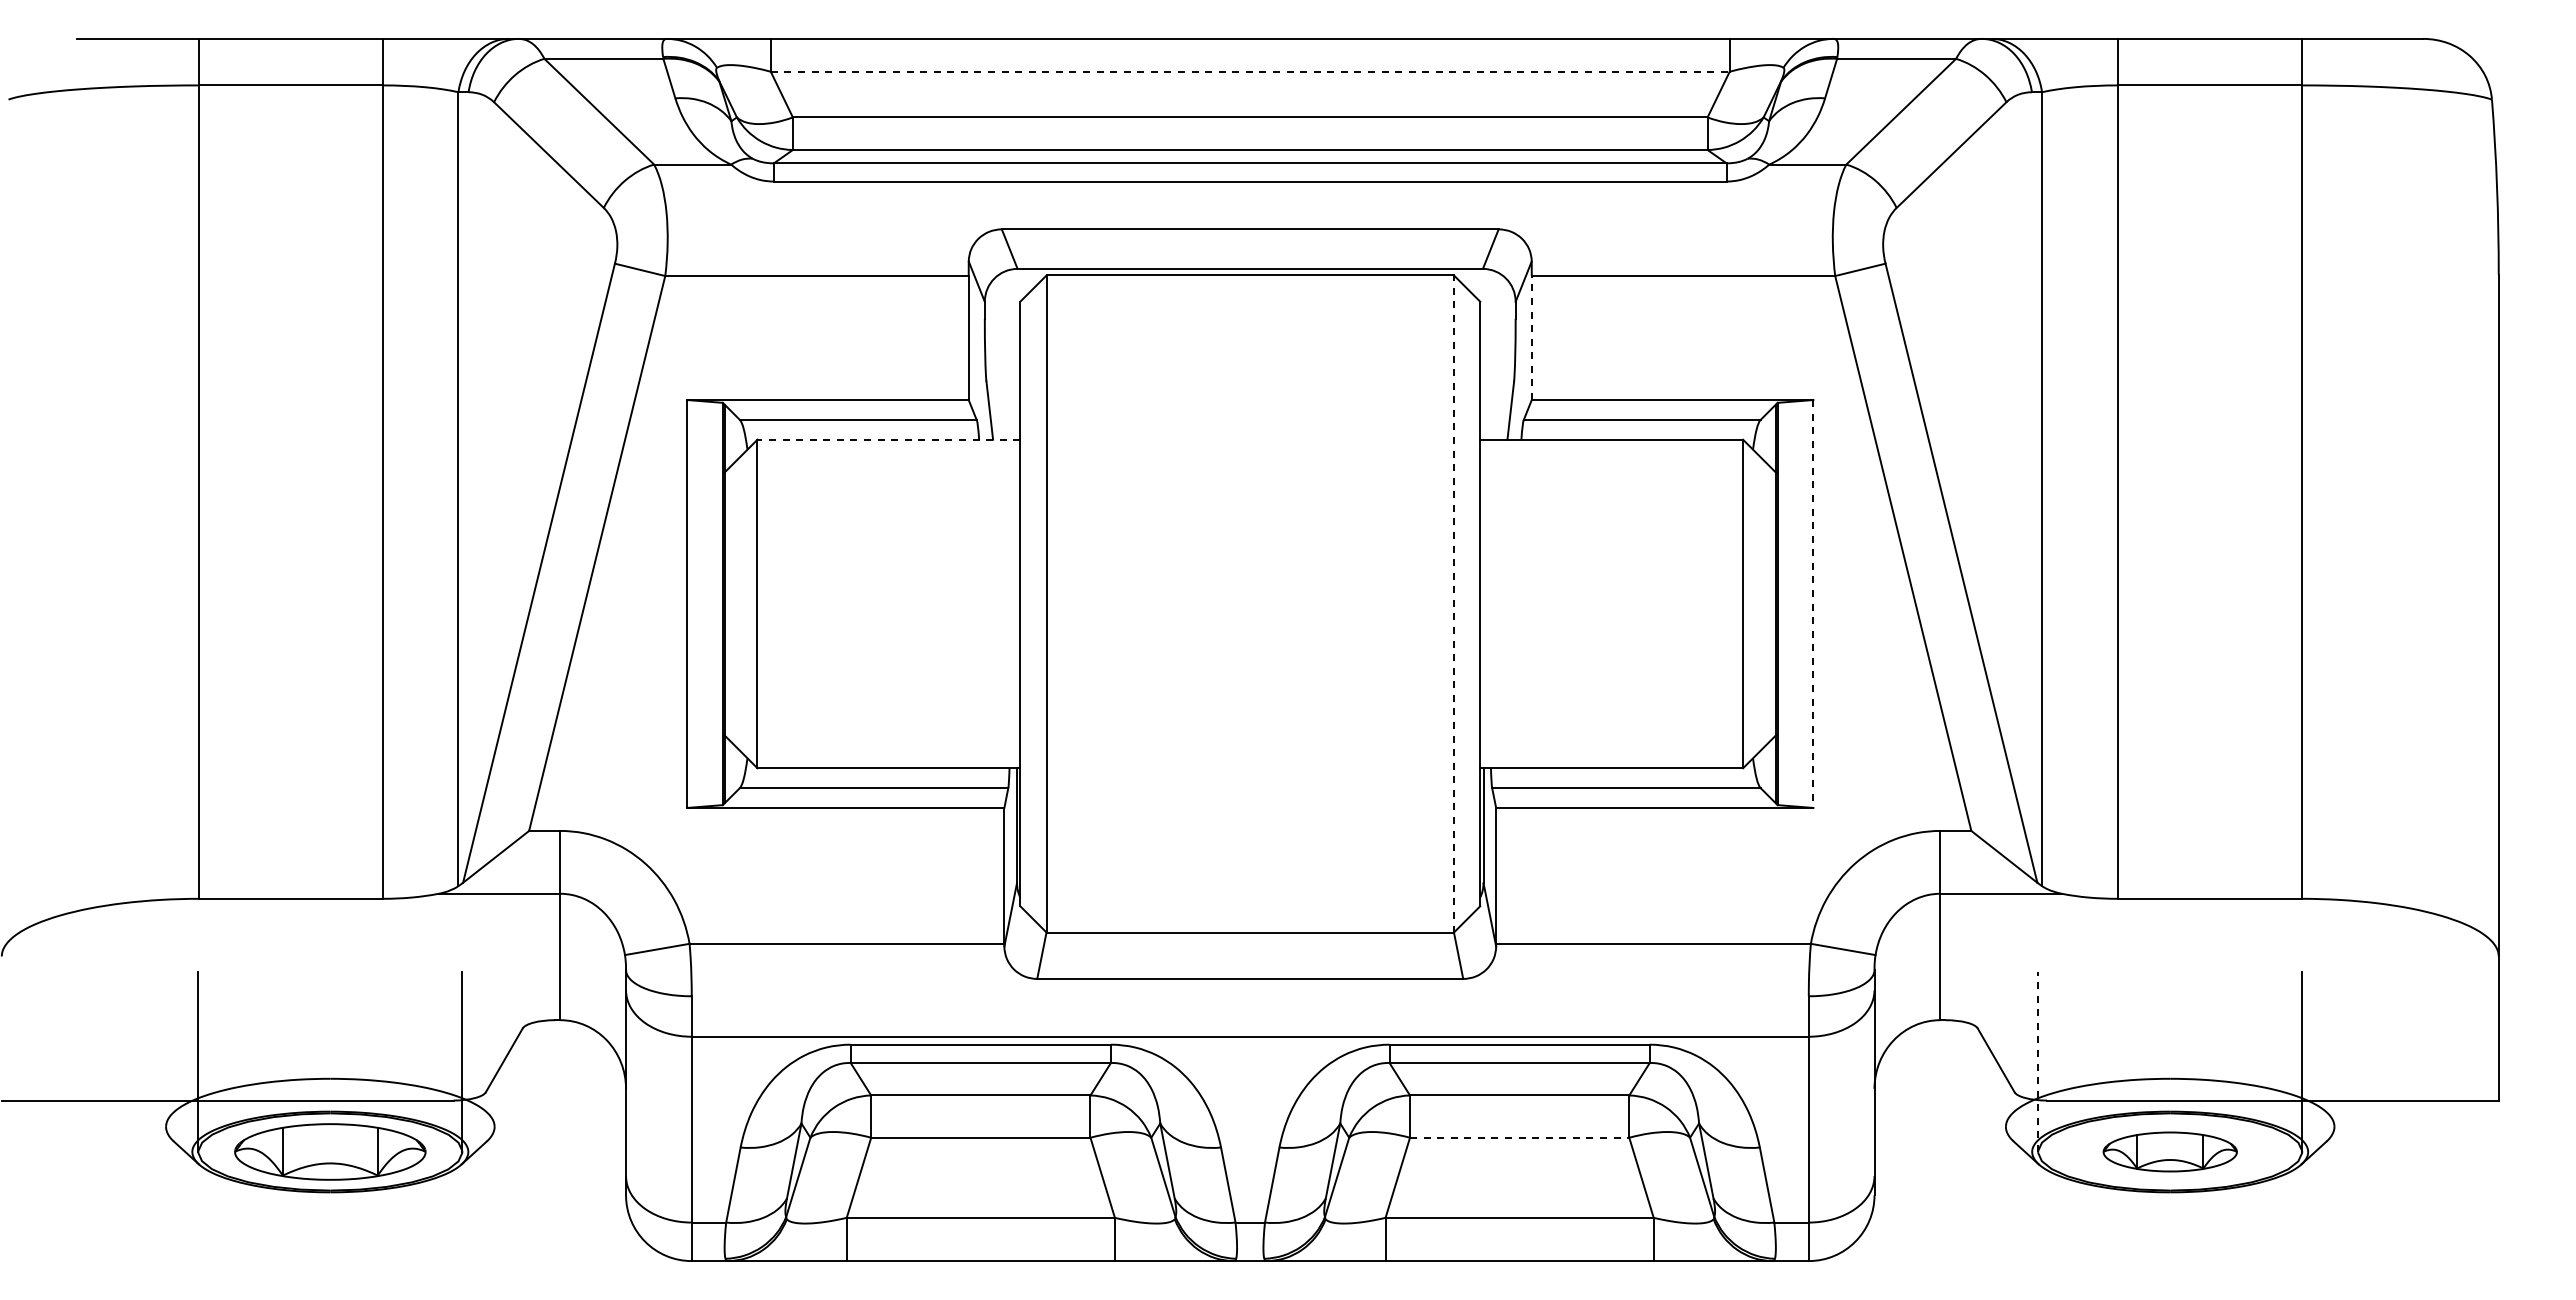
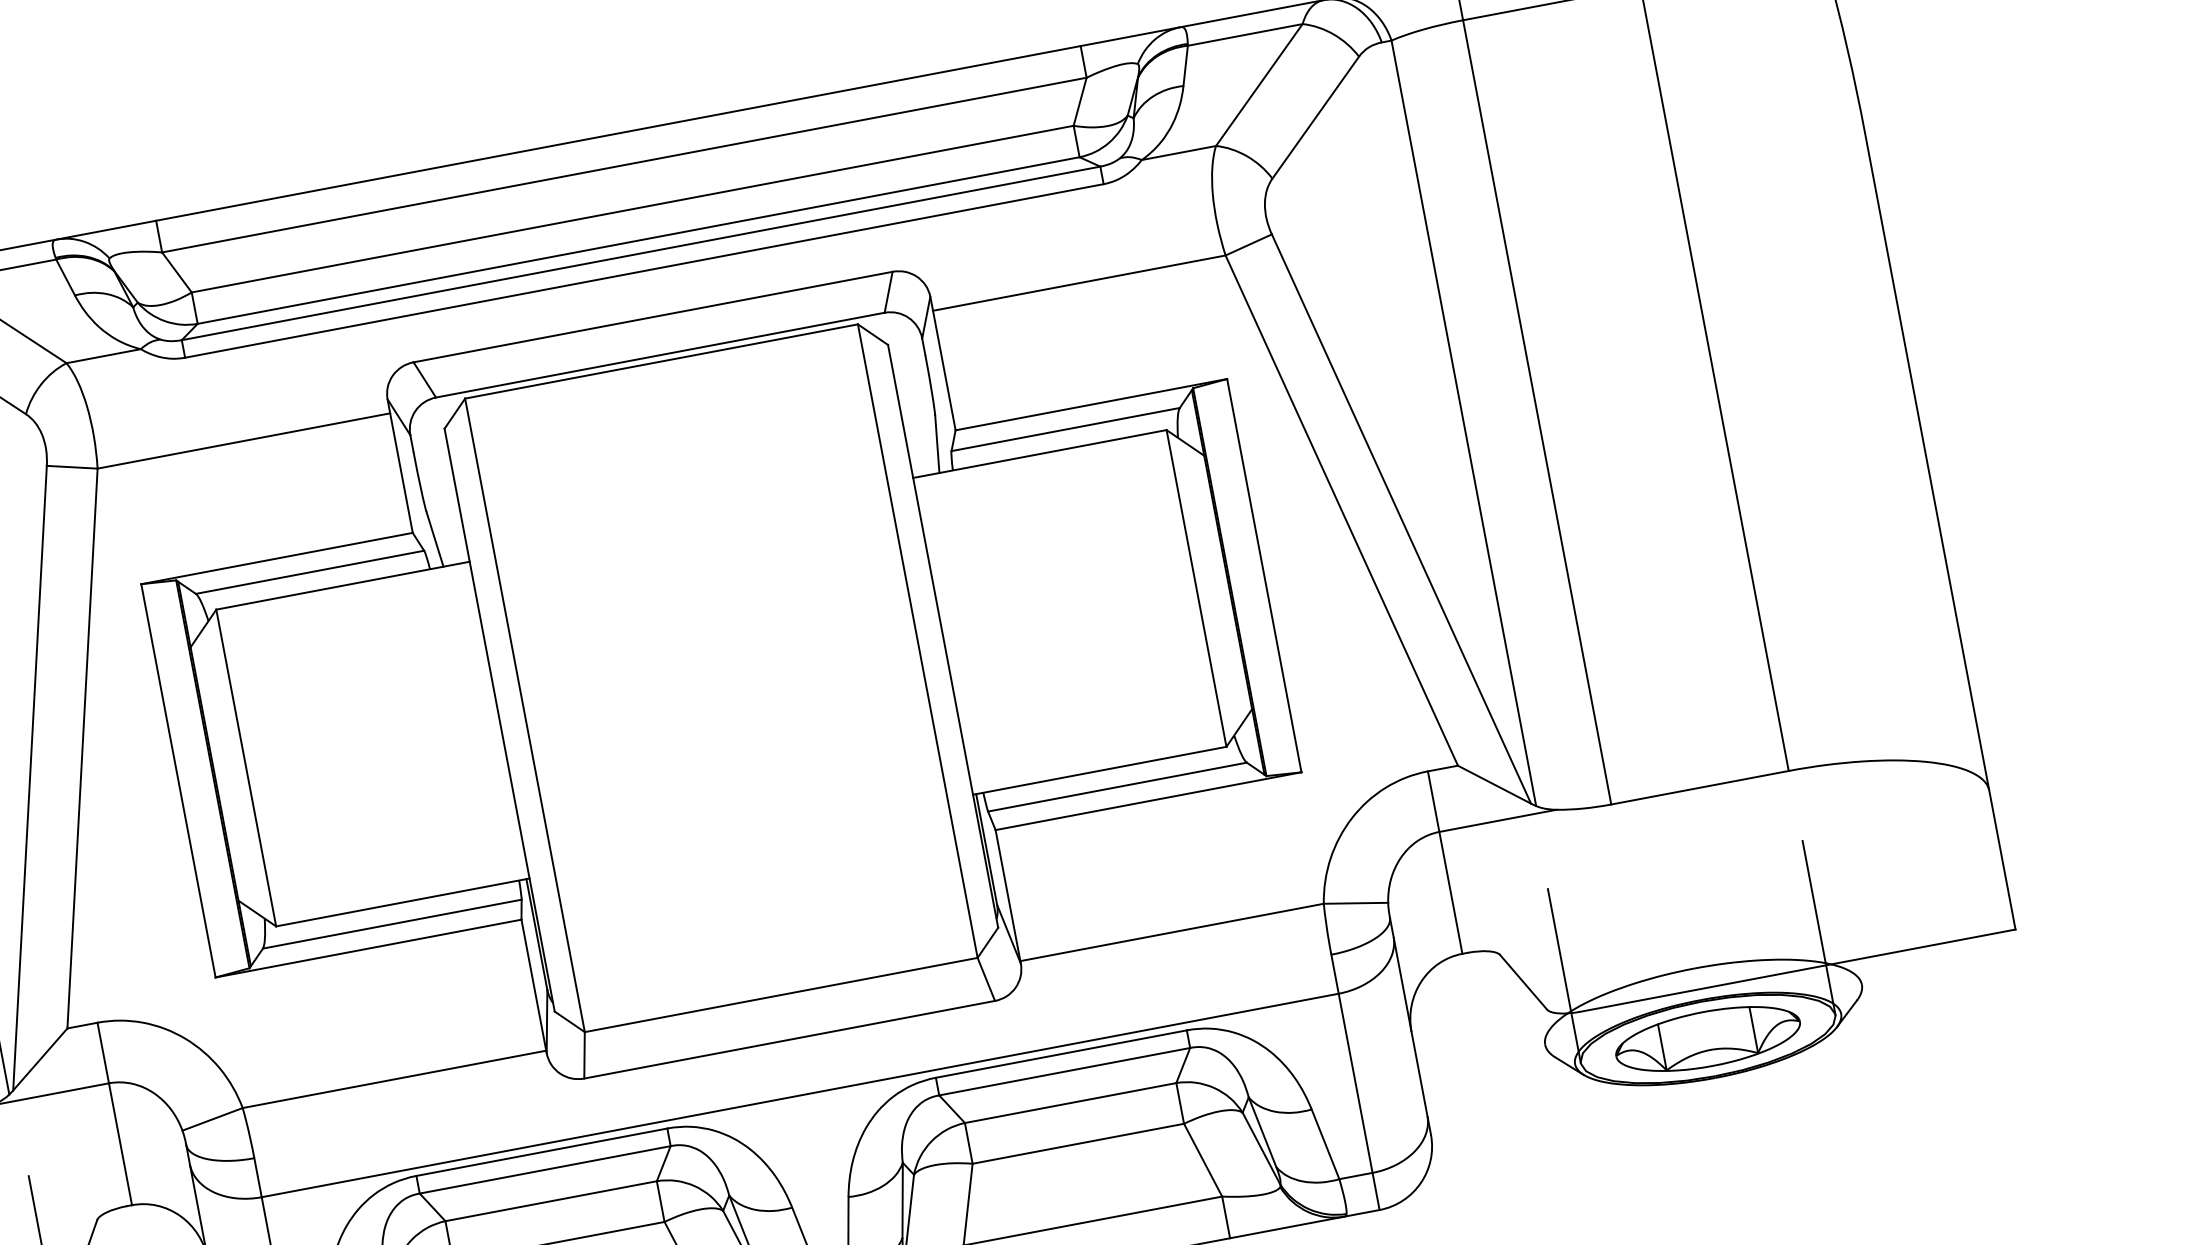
line: (1250, 71) -> (624, 164), dashed -> solid
line: (1531, 338) -> (944, 371), dashed -> solid
line: (888, 439) -> (342, 585), dashed -> solid
line: (1453, 603) -> (917, 640), dashed -> solid
line: (1813, 603) -> (1264, 575), dashed -> solid
line: (2038, 1061) -> (1564, 975), dashed -> solid
line: (1519, 1137) -> (1078, 1143), dashed -> solid
part: (2170, 1151) -> (1708, 1038), size x1.43

